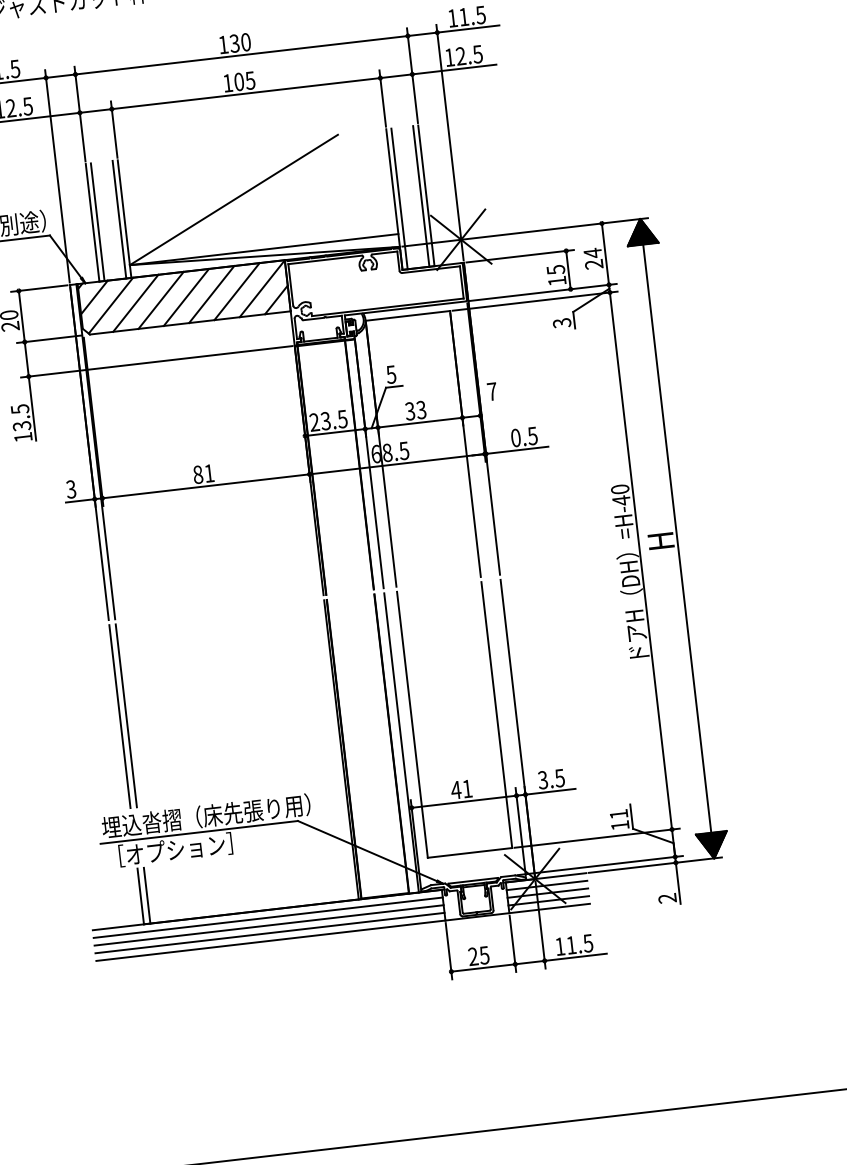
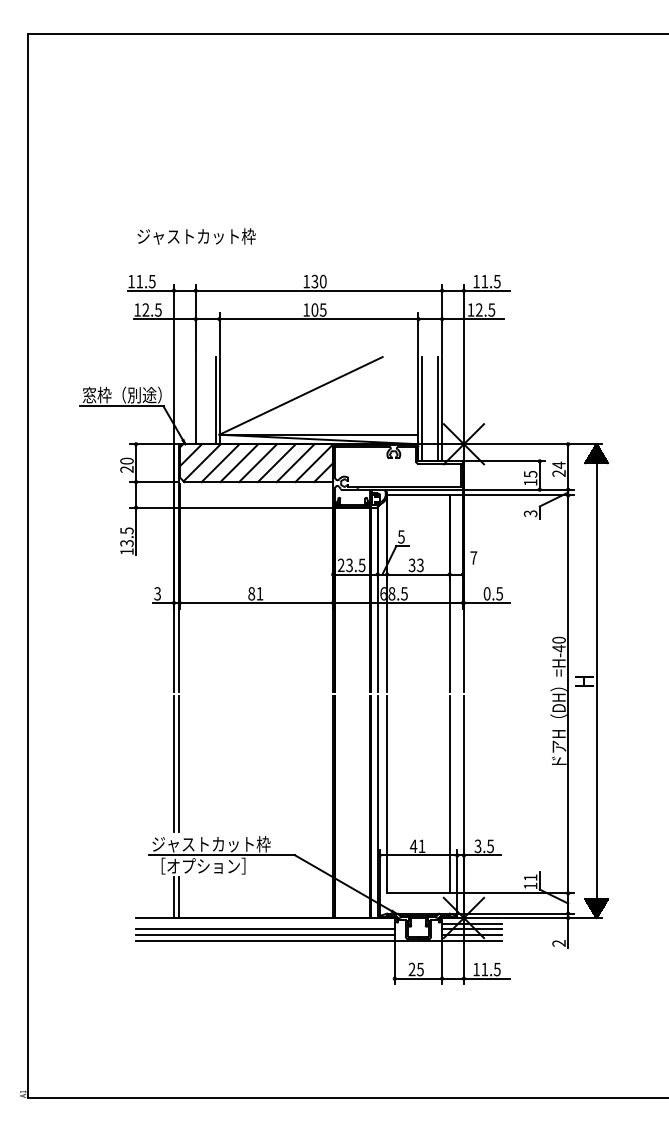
line: (97, 222) -> (199, 400), removed
text: (205, 815) -> (228, 843), 埋込沓摺（床先張り用） -> ジャストカット枠
line: (268, 917) -> (265, 923), removed

